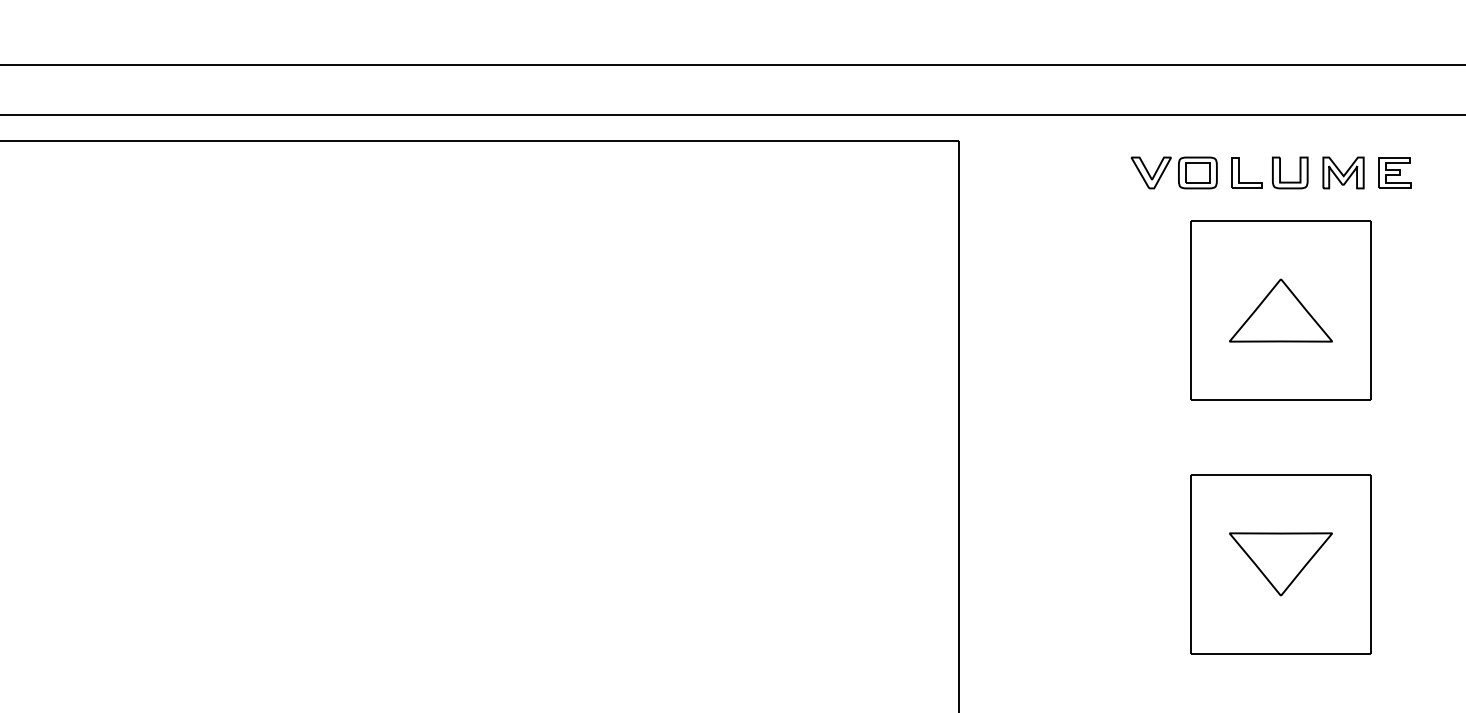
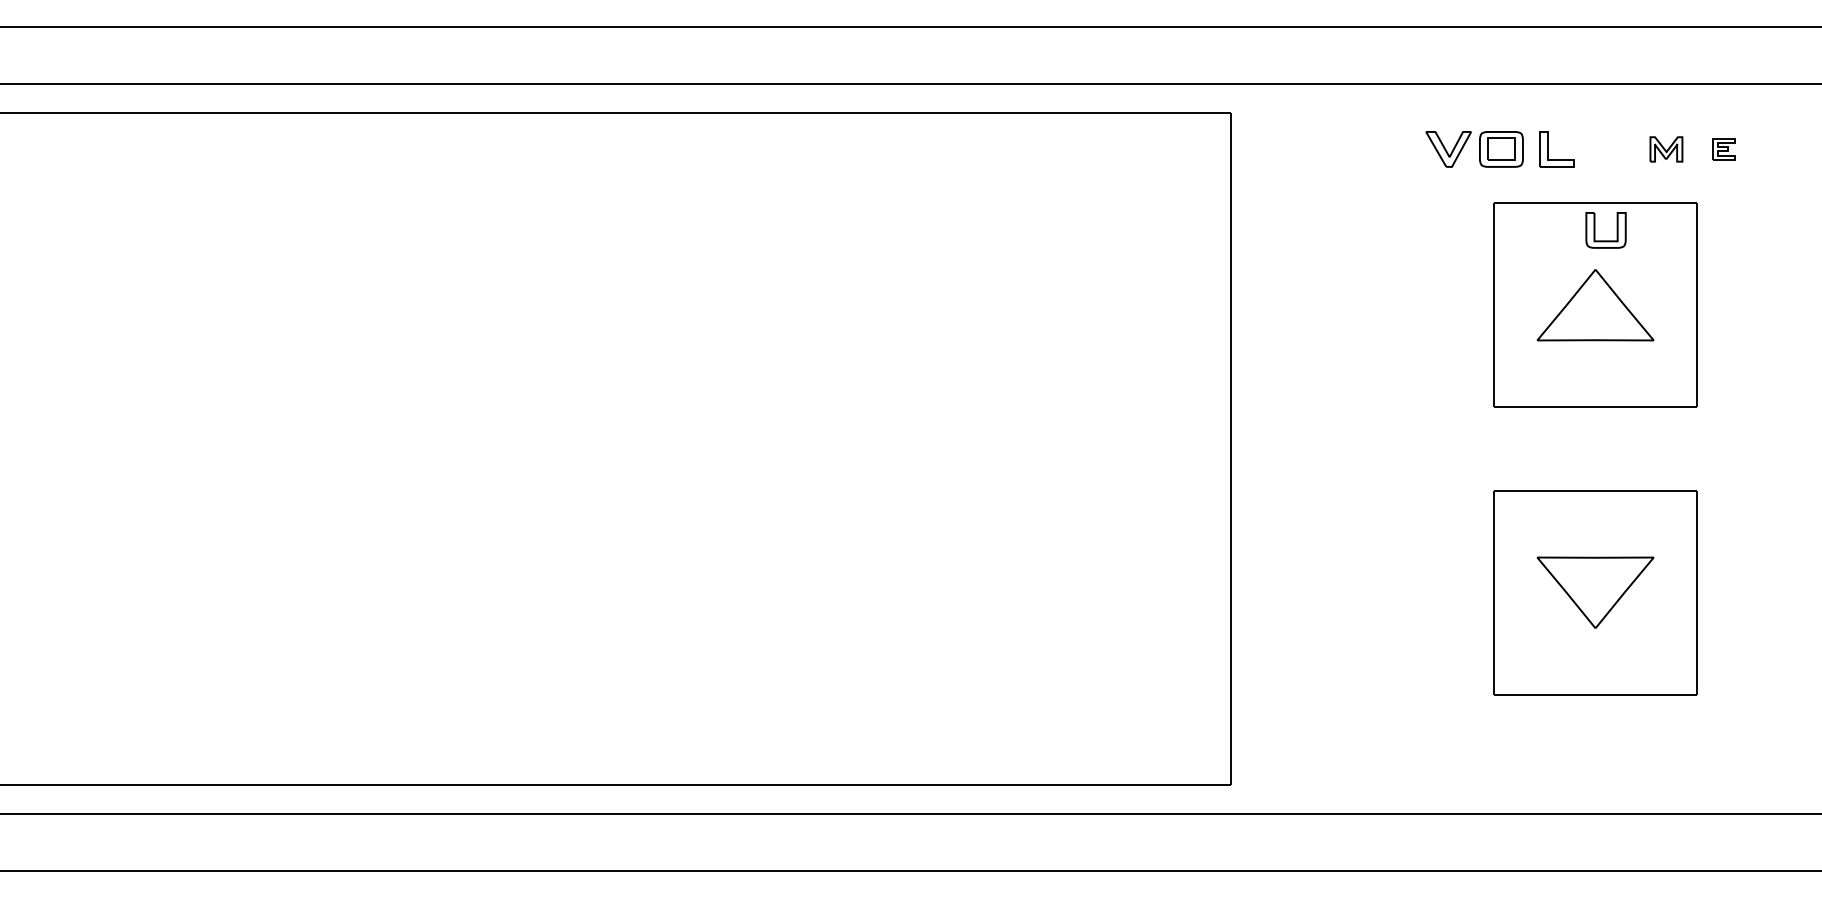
part: (1280, 173) -> (1595, 230), moved
part: (1343, 173) -> (1666, 149), size x0.7
part: (1393, 173) -> (1723, 149), size x0.6

